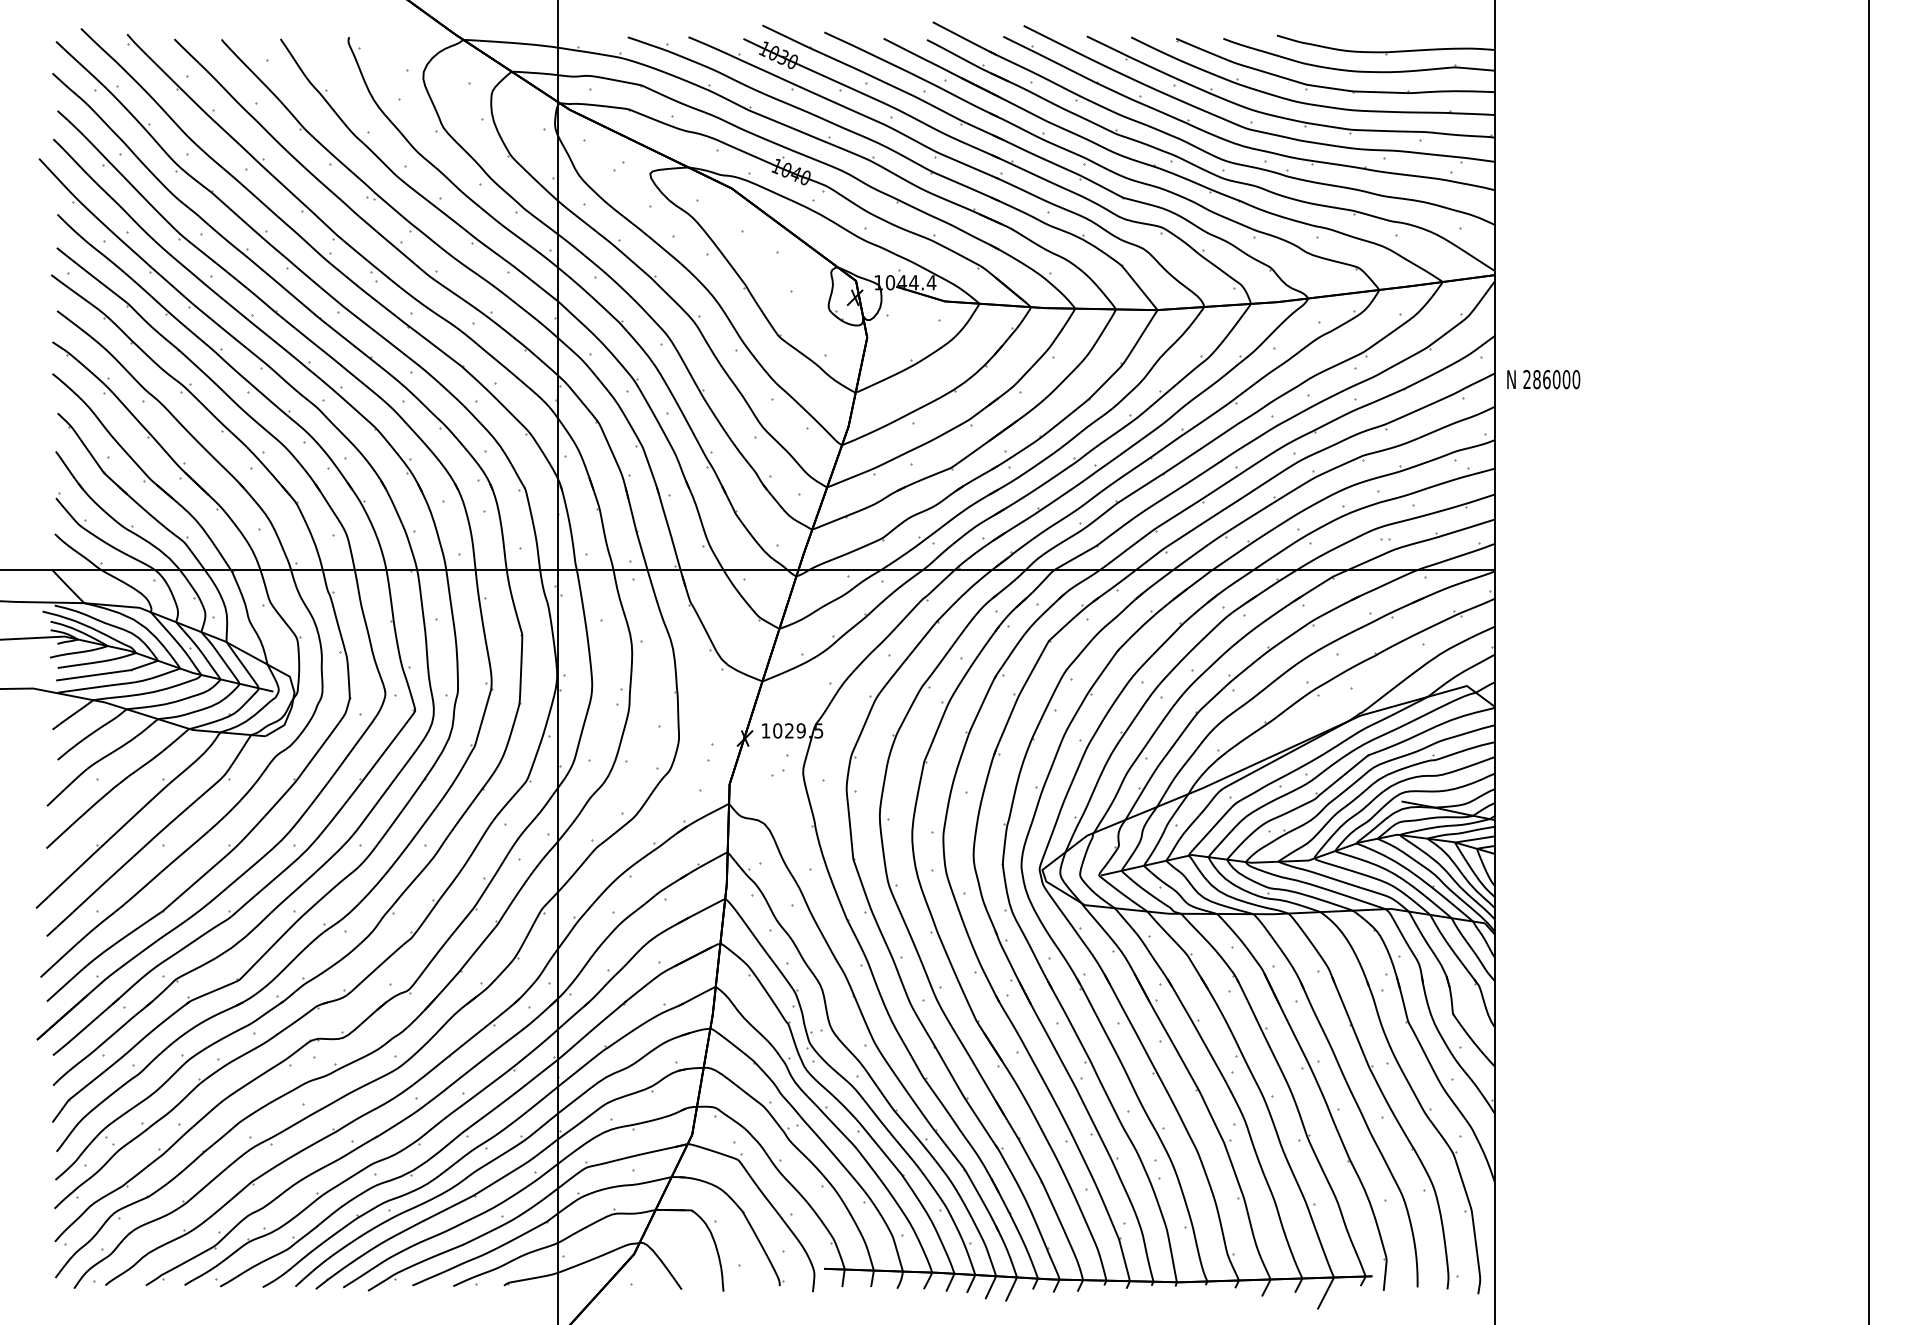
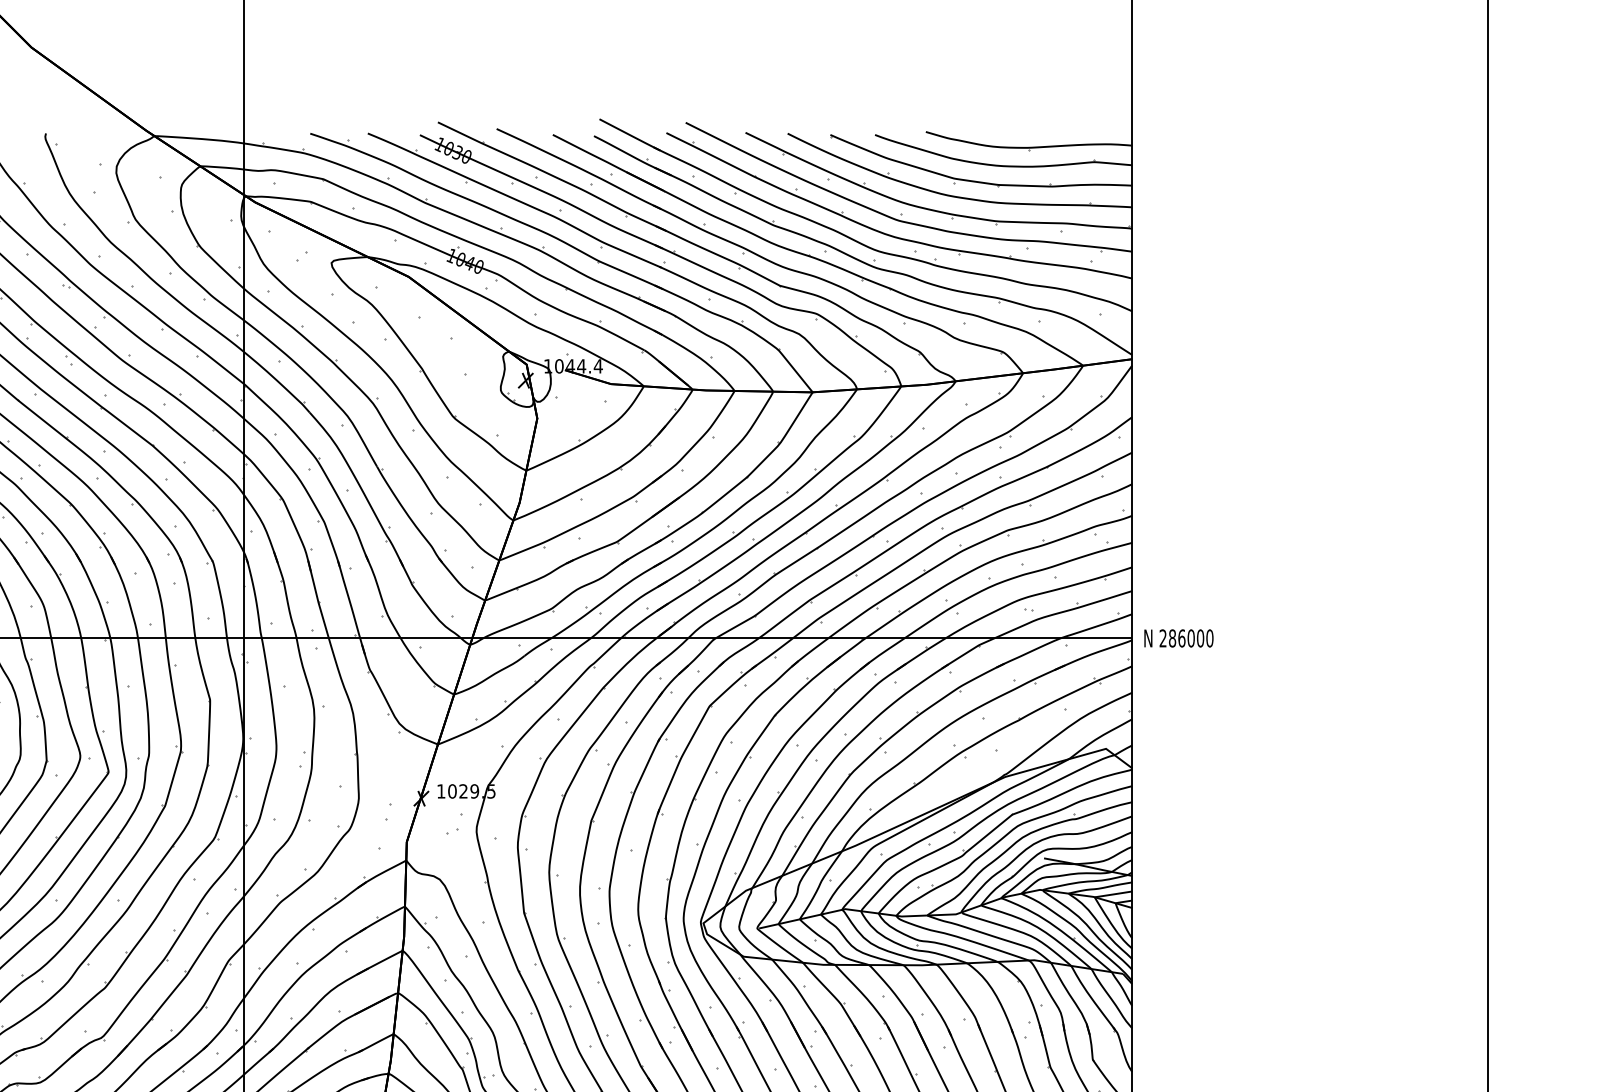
text: (1543, 379) -> (1178, 638), moved

